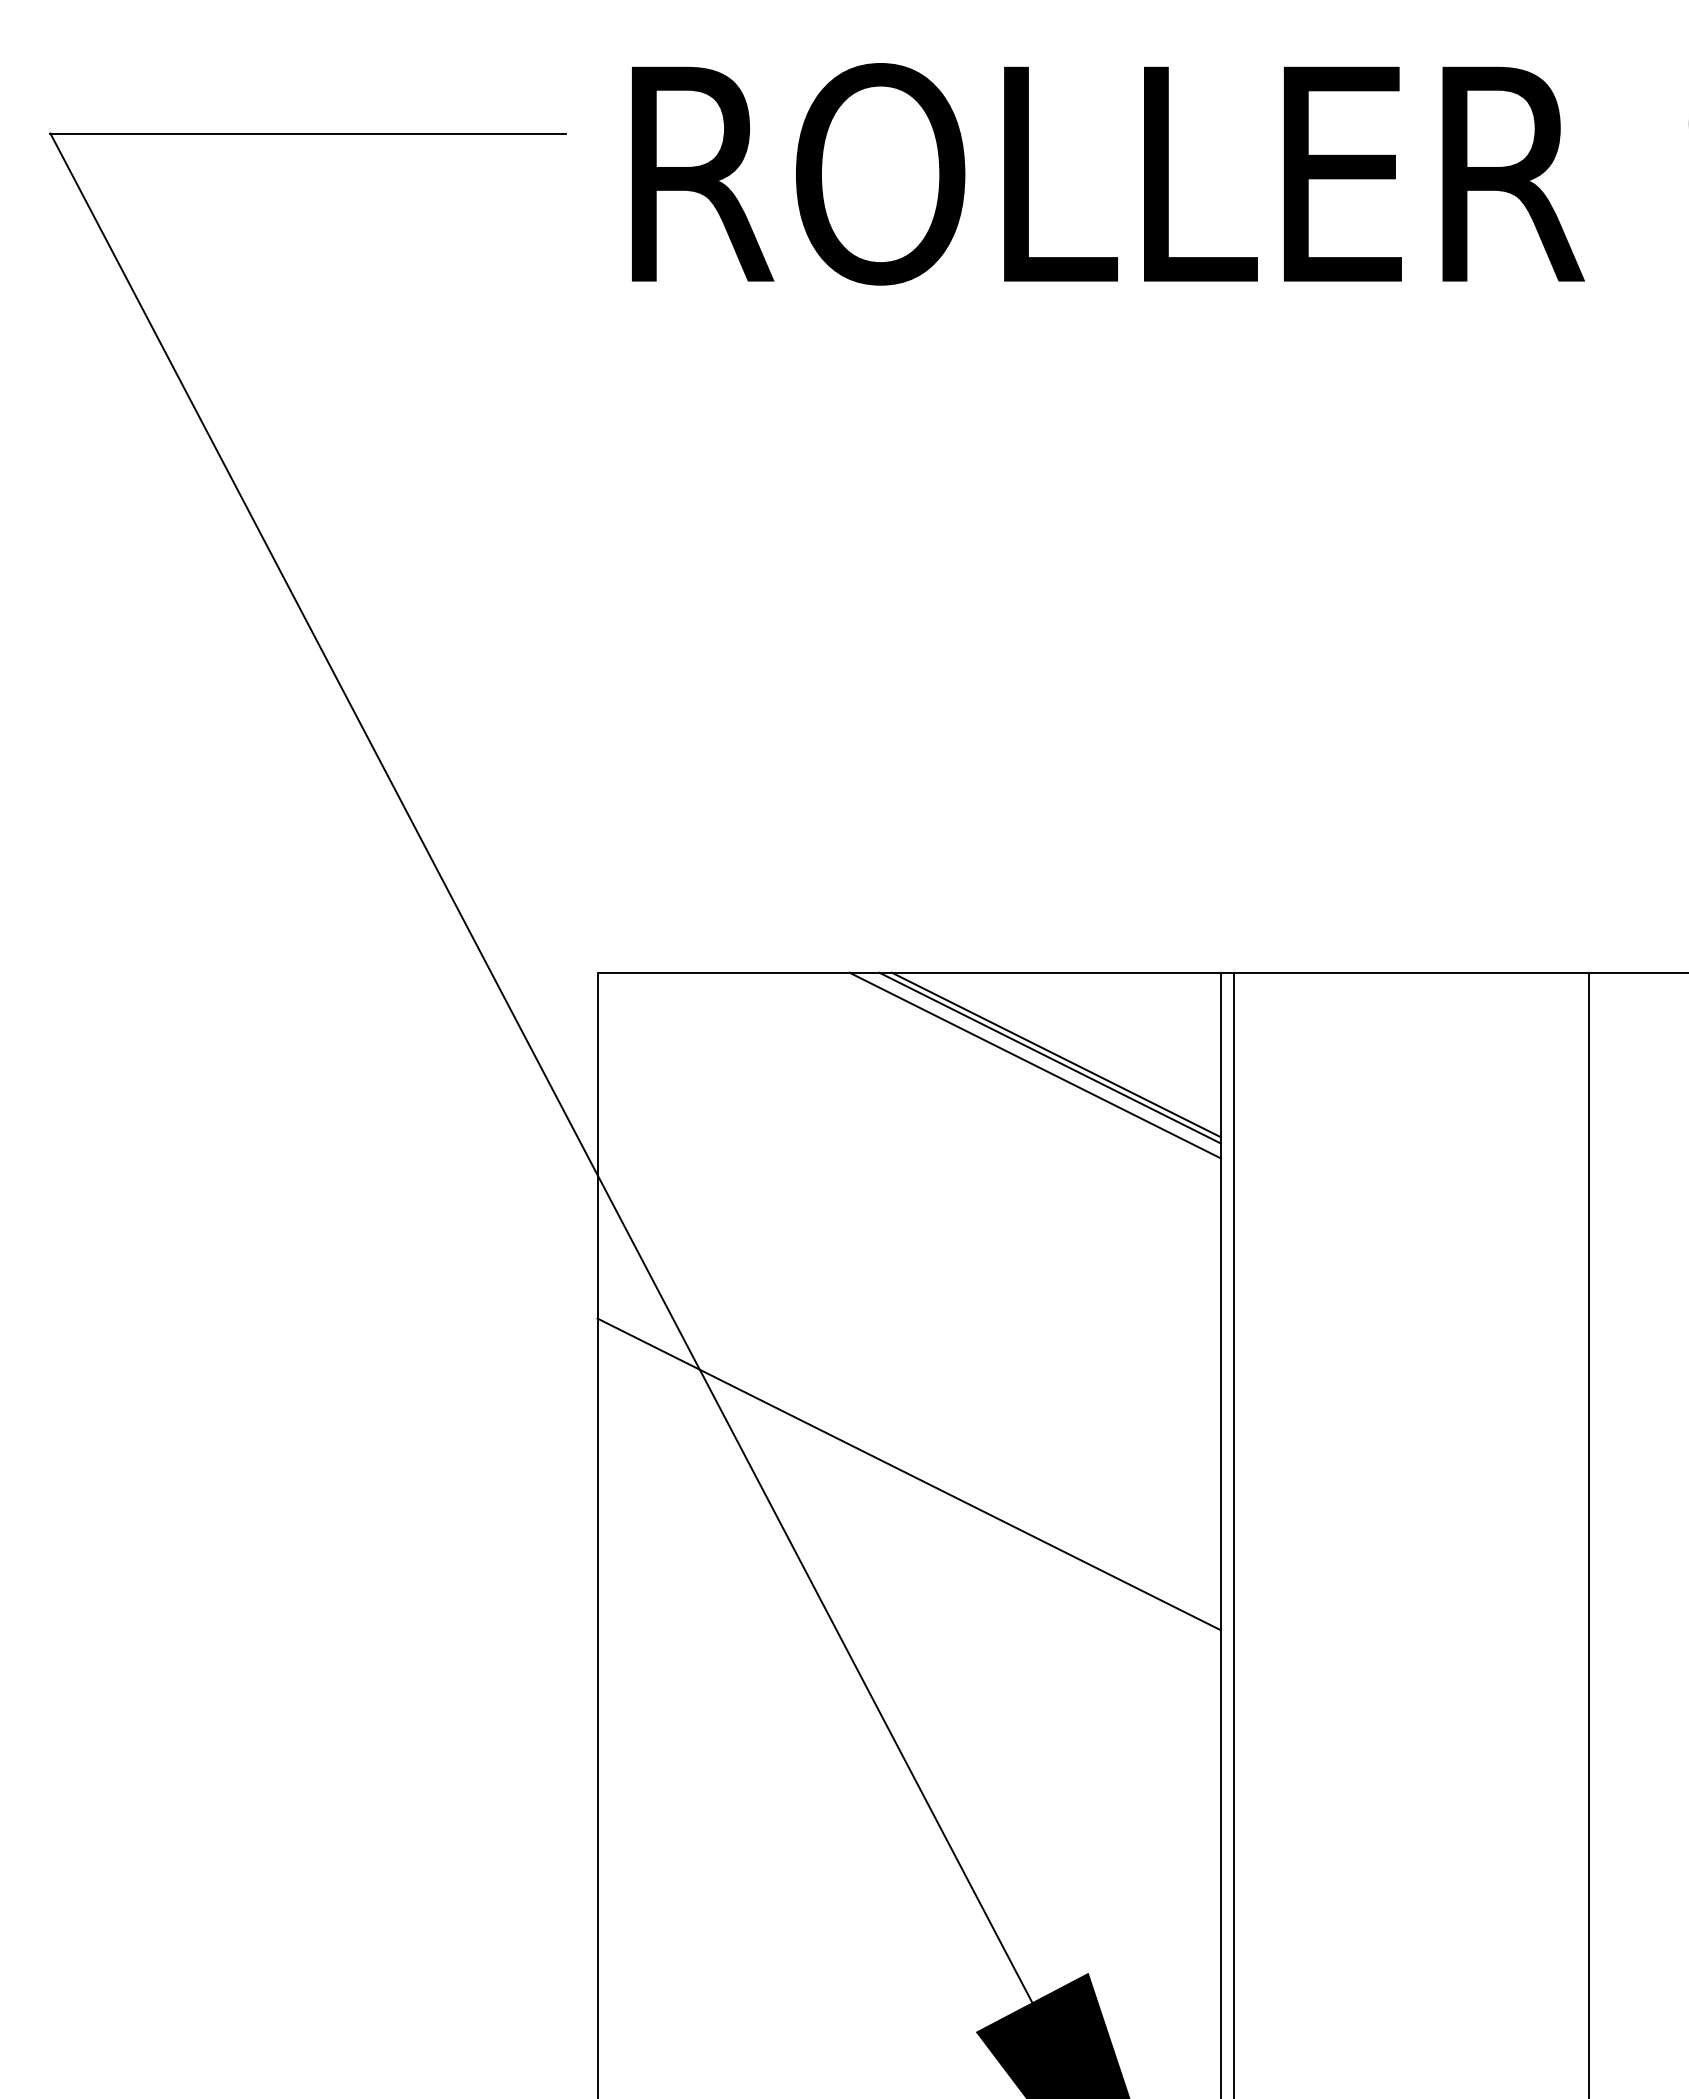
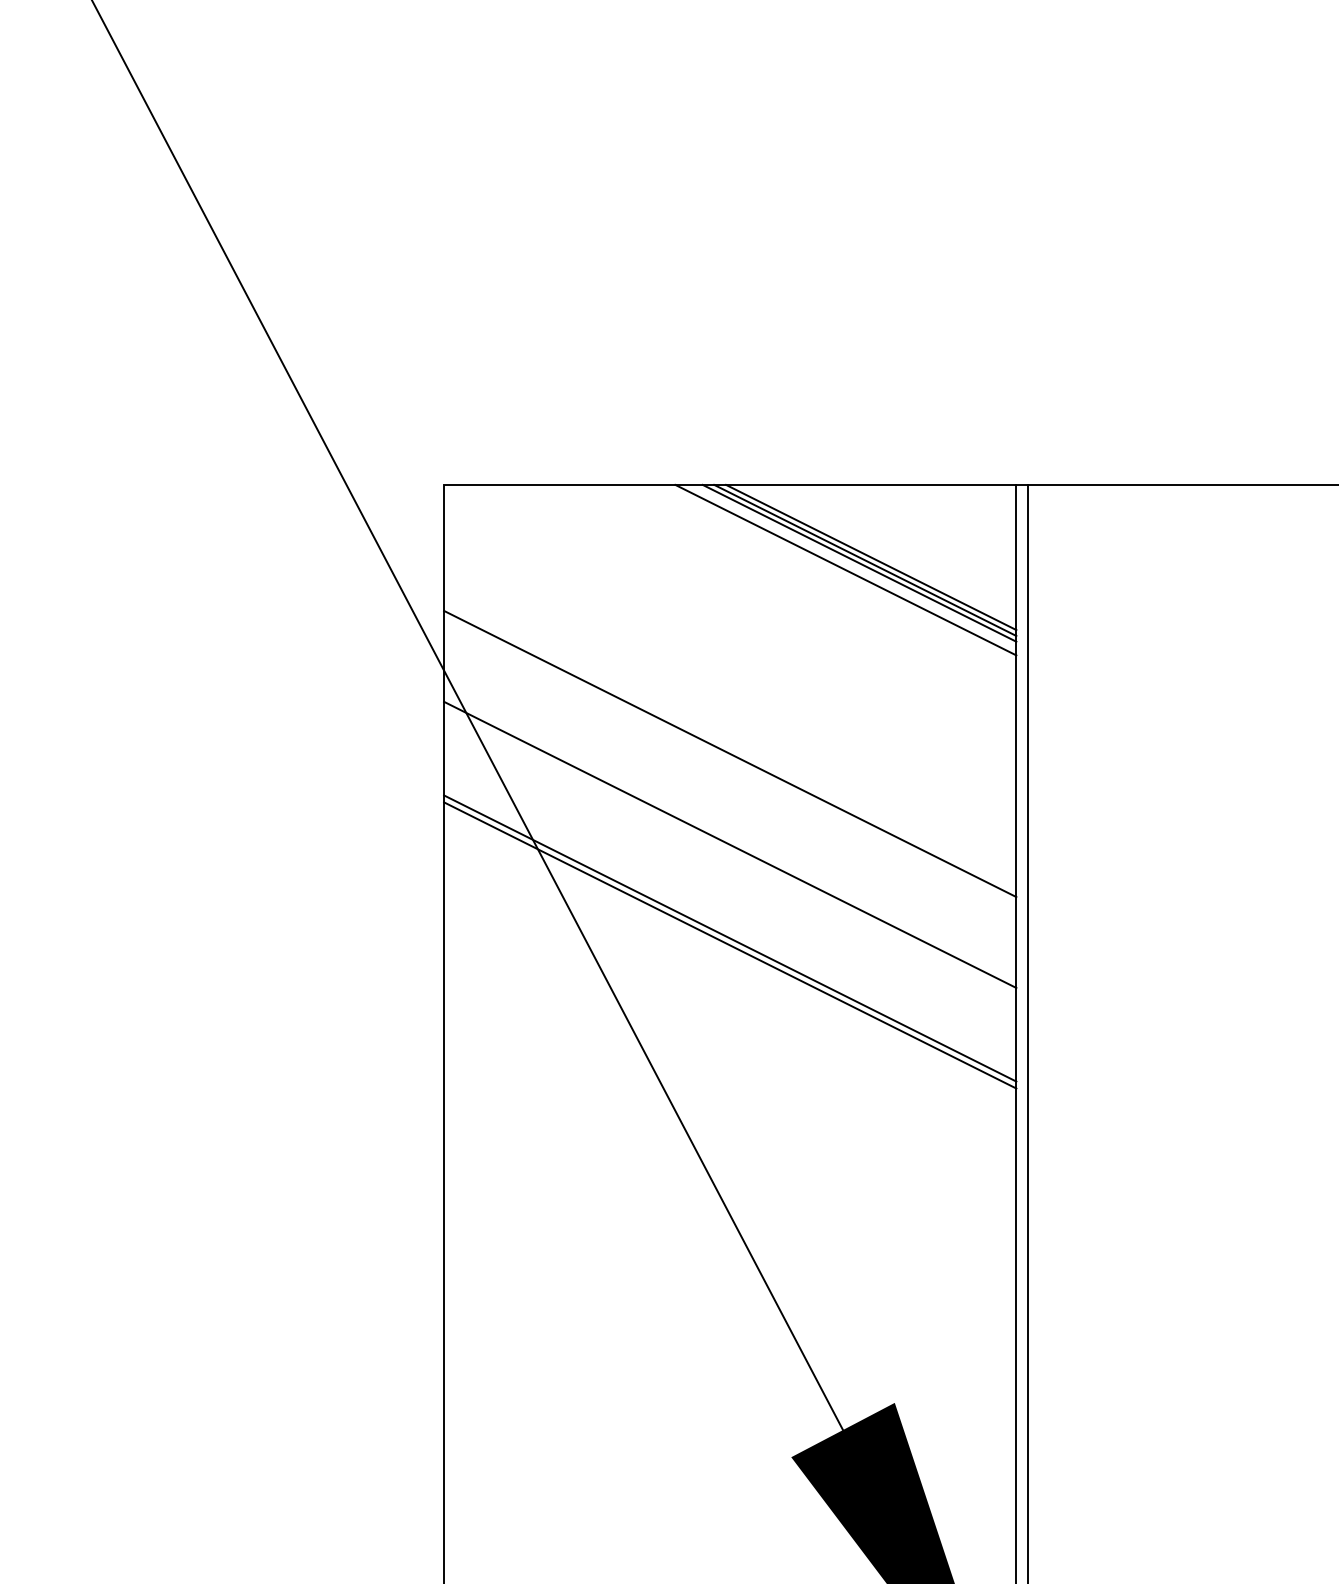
line: (1062, 1051) -> (870, 557), added
line: (909, 1265) -> (730, 753), added
line: (909, 1364) -> (730, 844), added
line: (909, 1466) -> (730, 938), added

